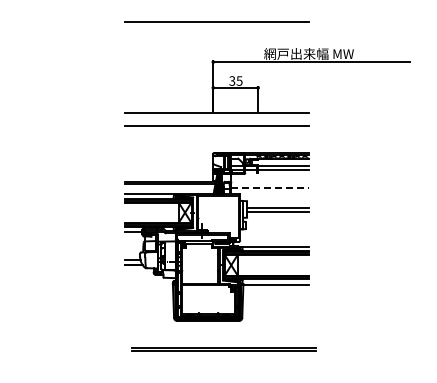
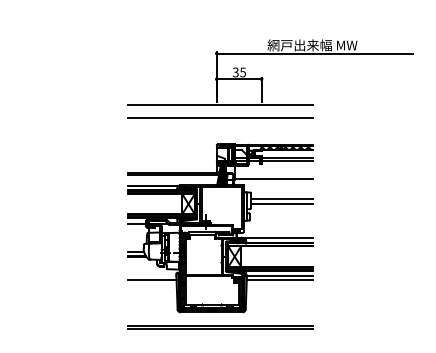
line: (216, 21) -> (220, 12), removed
line: (270, 187) -> (274, 178), dashed -> solid
line: (148, 288) -> (152, 279), added
line: (276, 288) -> (280, 279), added
line: (223, 348) -> (220, 326), moved

